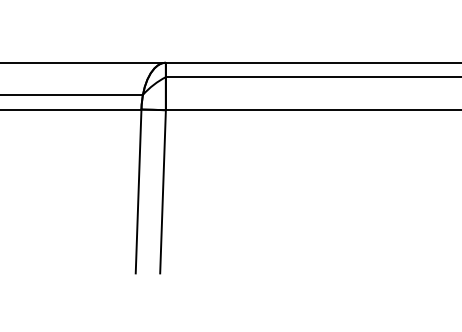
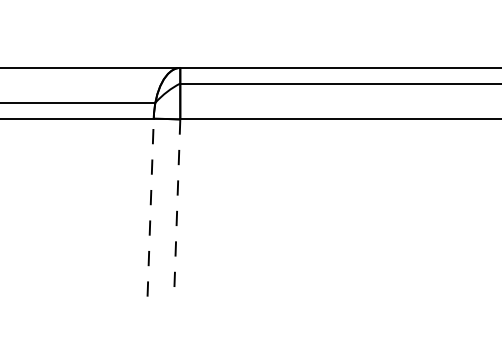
line: (138, 191) -> (150, 207), solid -> dashed
line: (163, 191) -> (177, 207), solid -> dashed

